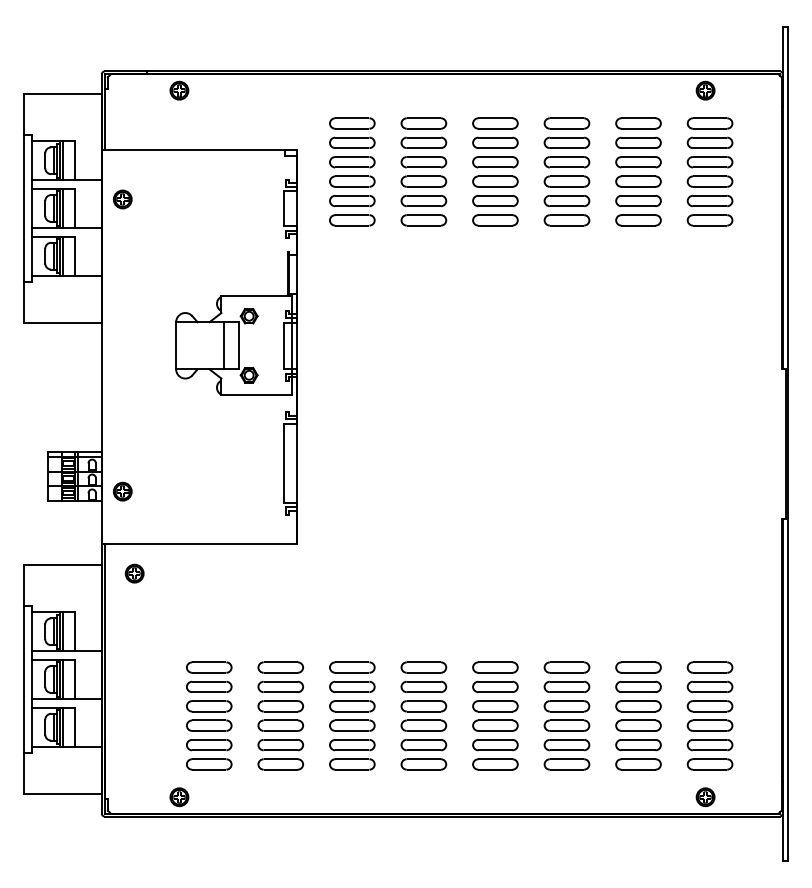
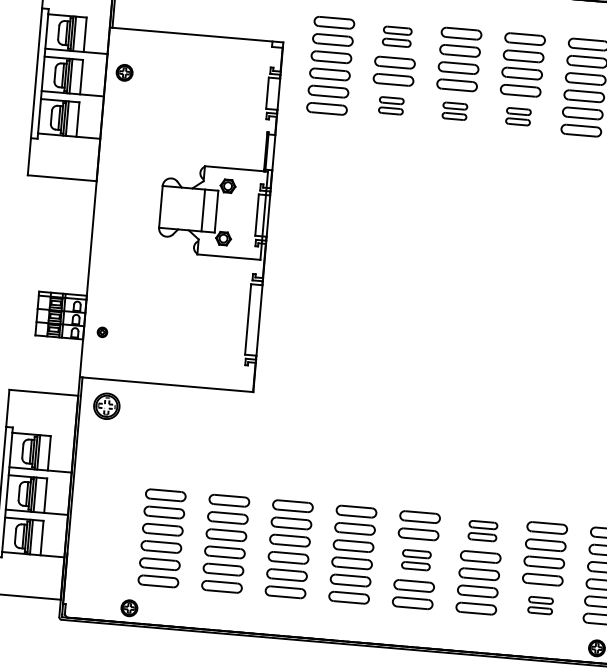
part: (423, 132) -> (396, 36), size x0.7
part: (423, 210) -> (391, 105), size x0.6
part: (495, 210) -> (454, 110), size x0.6
part: (566, 210) -> (518, 116), size x0.6
part: (122, 491) -> (102, 332), size x0.6
part: (134, 573) -> (106, 406), size x1.6
part: (566, 676) -> (482, 530), size x0.7
part: (495, 715) -> (416, 559), size x0.7
part: (638, 754) -> (540, 605), size x0.6

